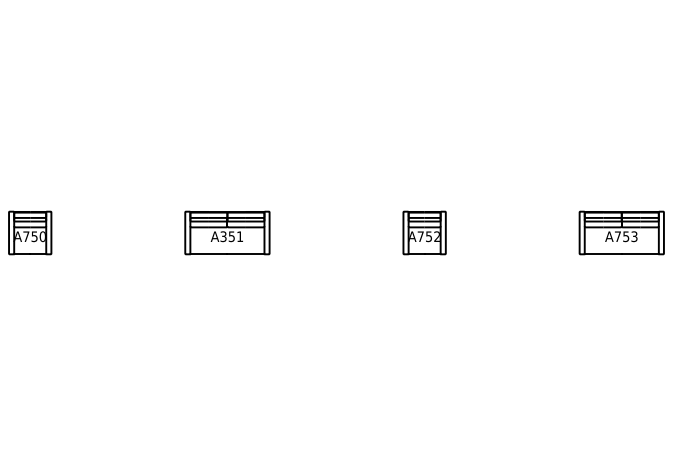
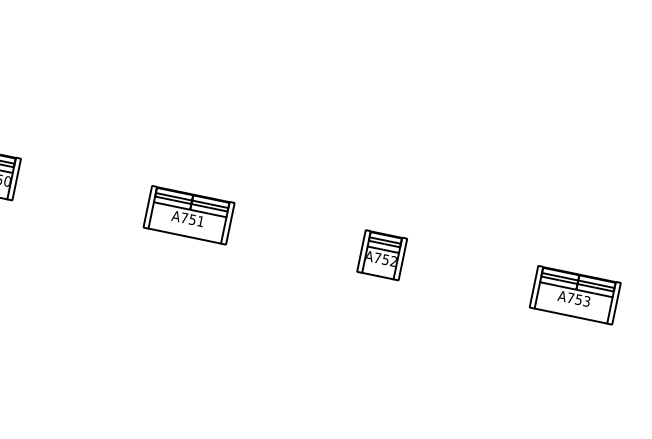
text: (223, 236) -> (184, 217), A351 -> A751

